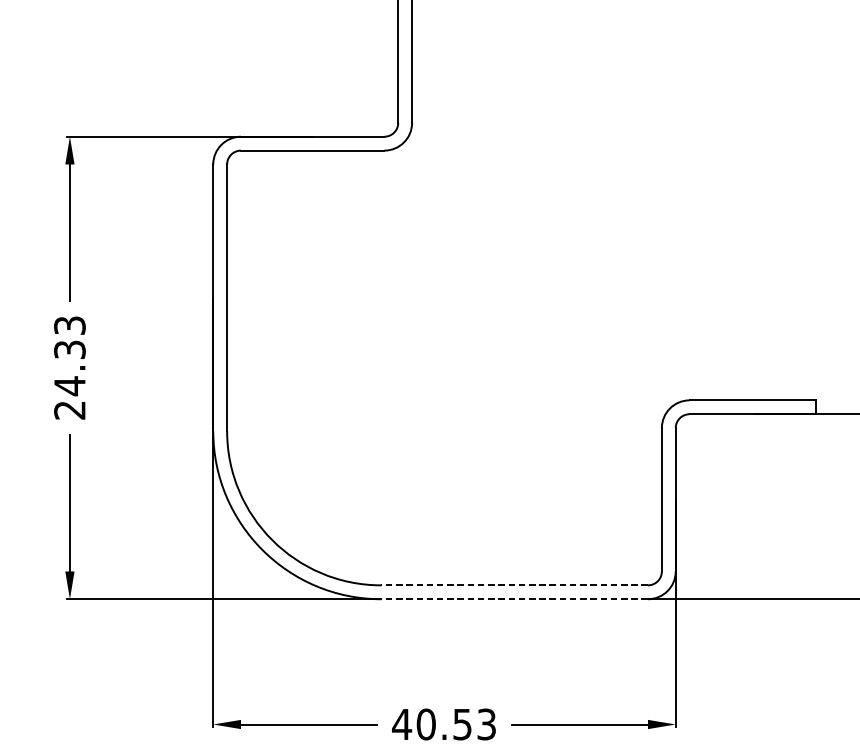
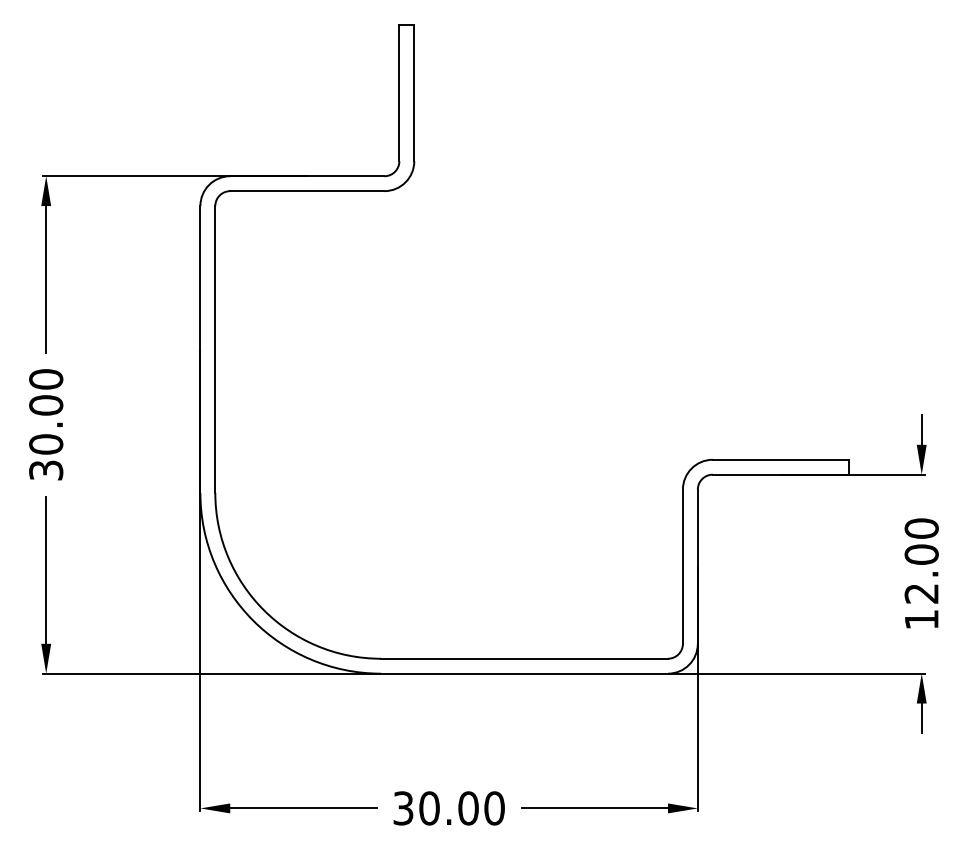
text: (70, 367) -> (46, 424), 24.33 -> 30.00
line: (514, 585) -> (524, 658), dashed -> solid
line: (514, 599) -> (524, 673), dashed -> solid
text: (443, 724) -> (448, 808), 40.53 -> 30.00

